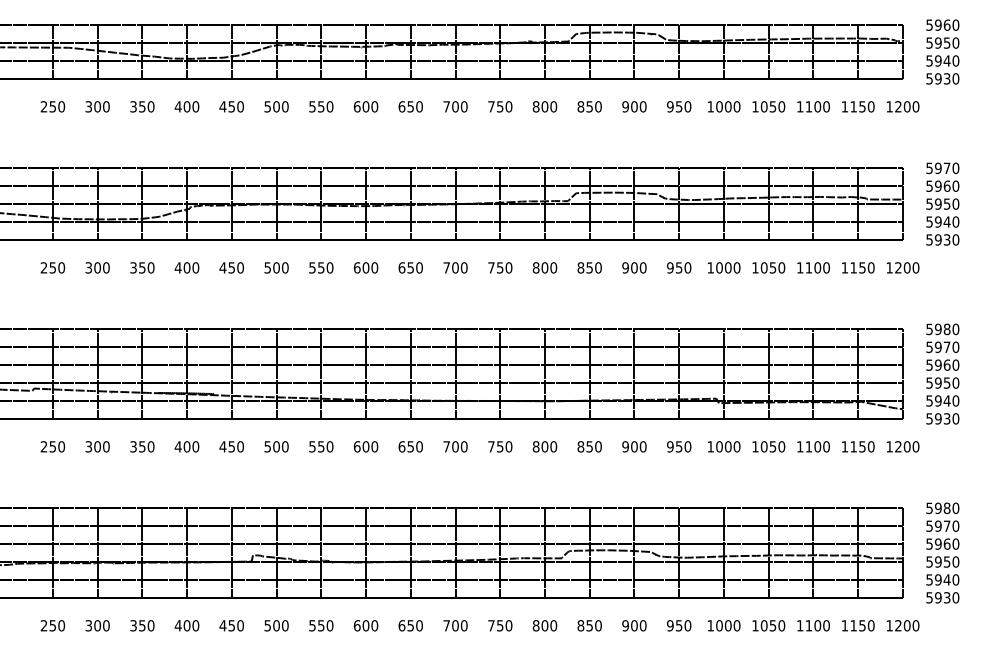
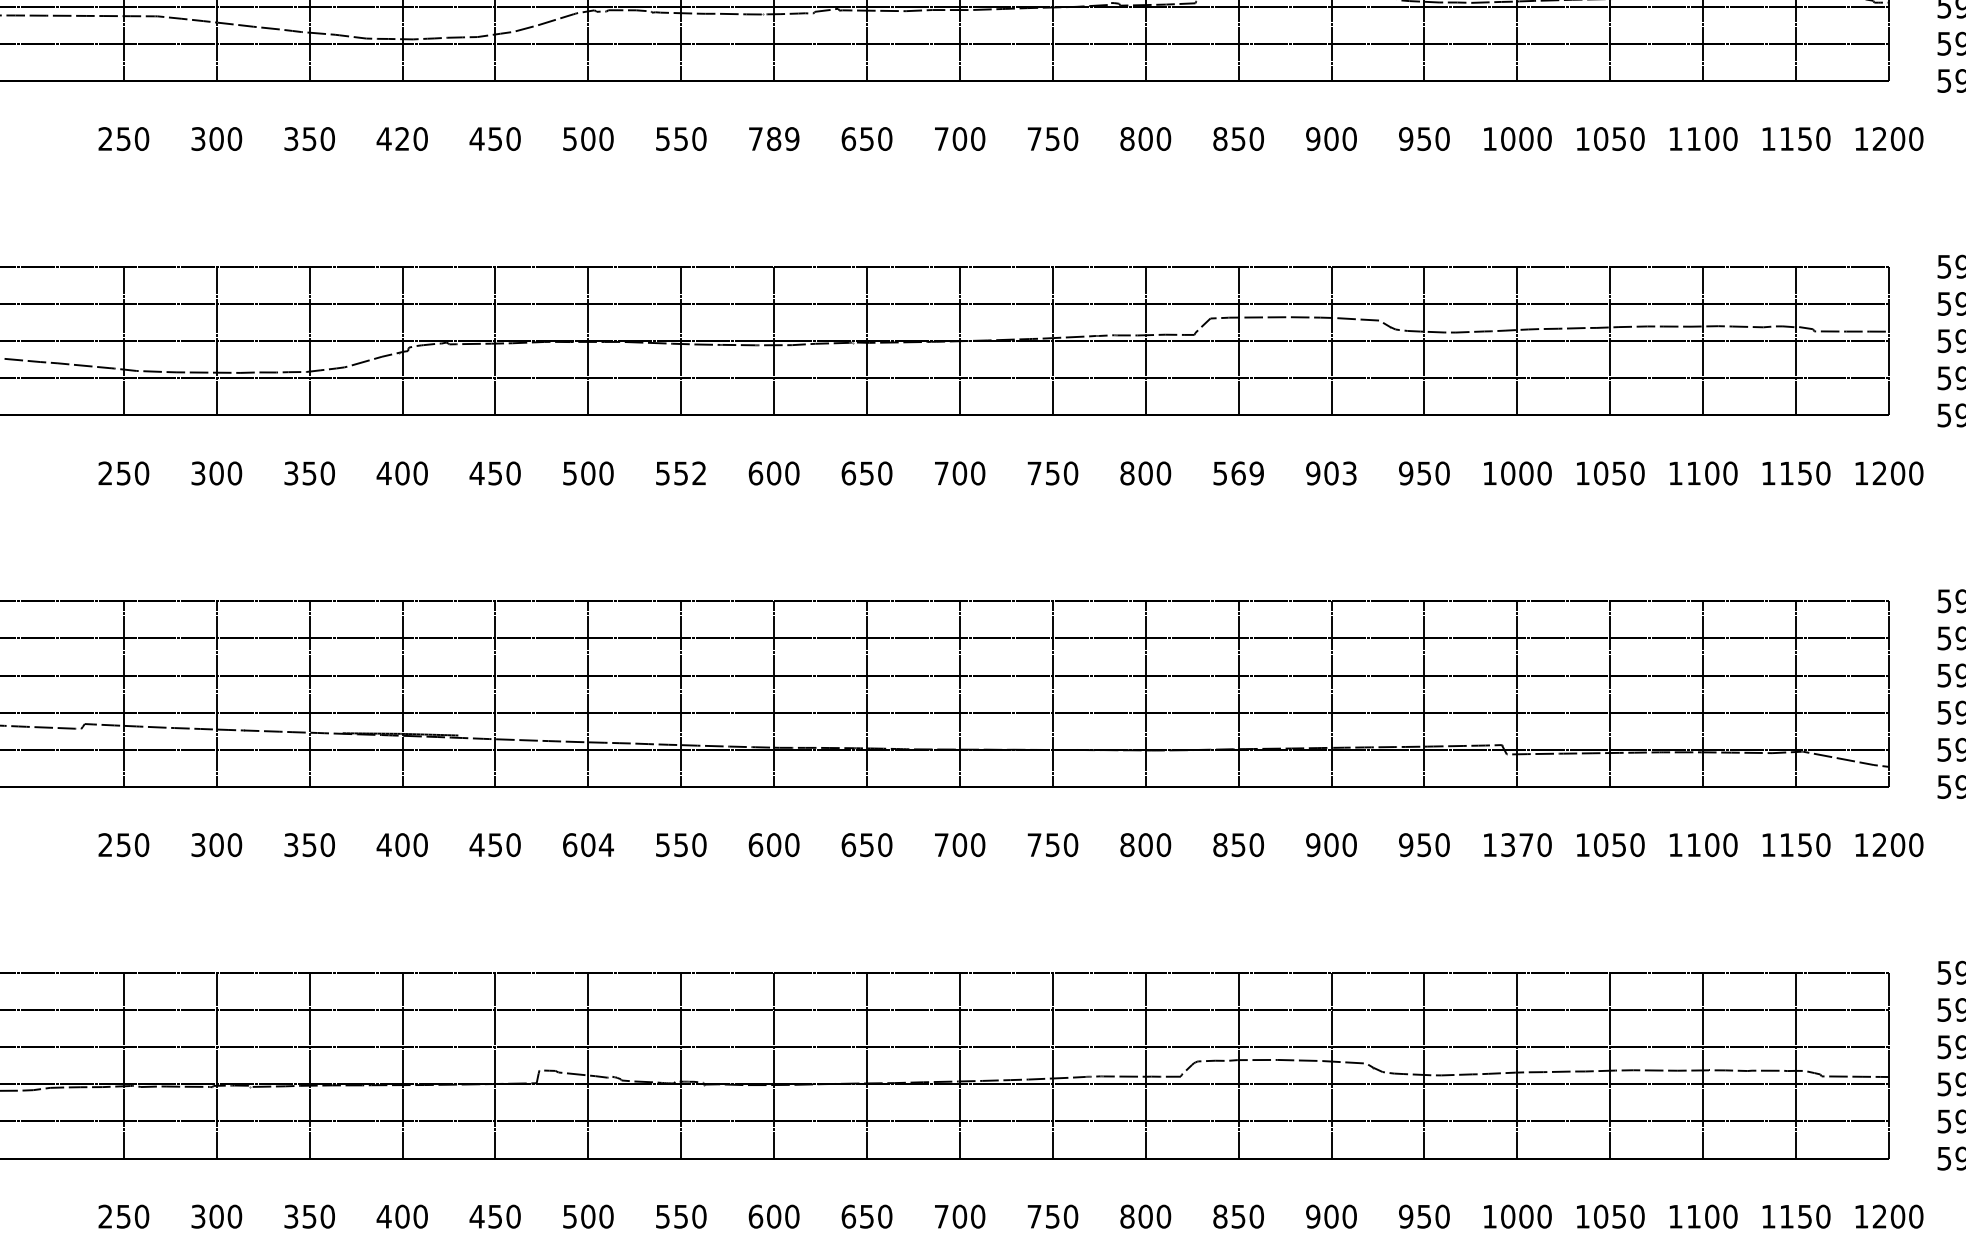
text: (186, 106) -> (401, 138), 400 -> 420
text: (365, 106) -> (773, 138), 600 -> 789
text: (329, 267) -> (698, 472), 550 -> 552
text: (589, 267) -> (1238, 472), 850 -> 569
text: (642, 267) -> (1348, 472), 900 -> 903
text: (276, 446) -> (588, 844), 500 -> 604
text: (723, 446) -> (1516, 844), 1000 -> 1370

